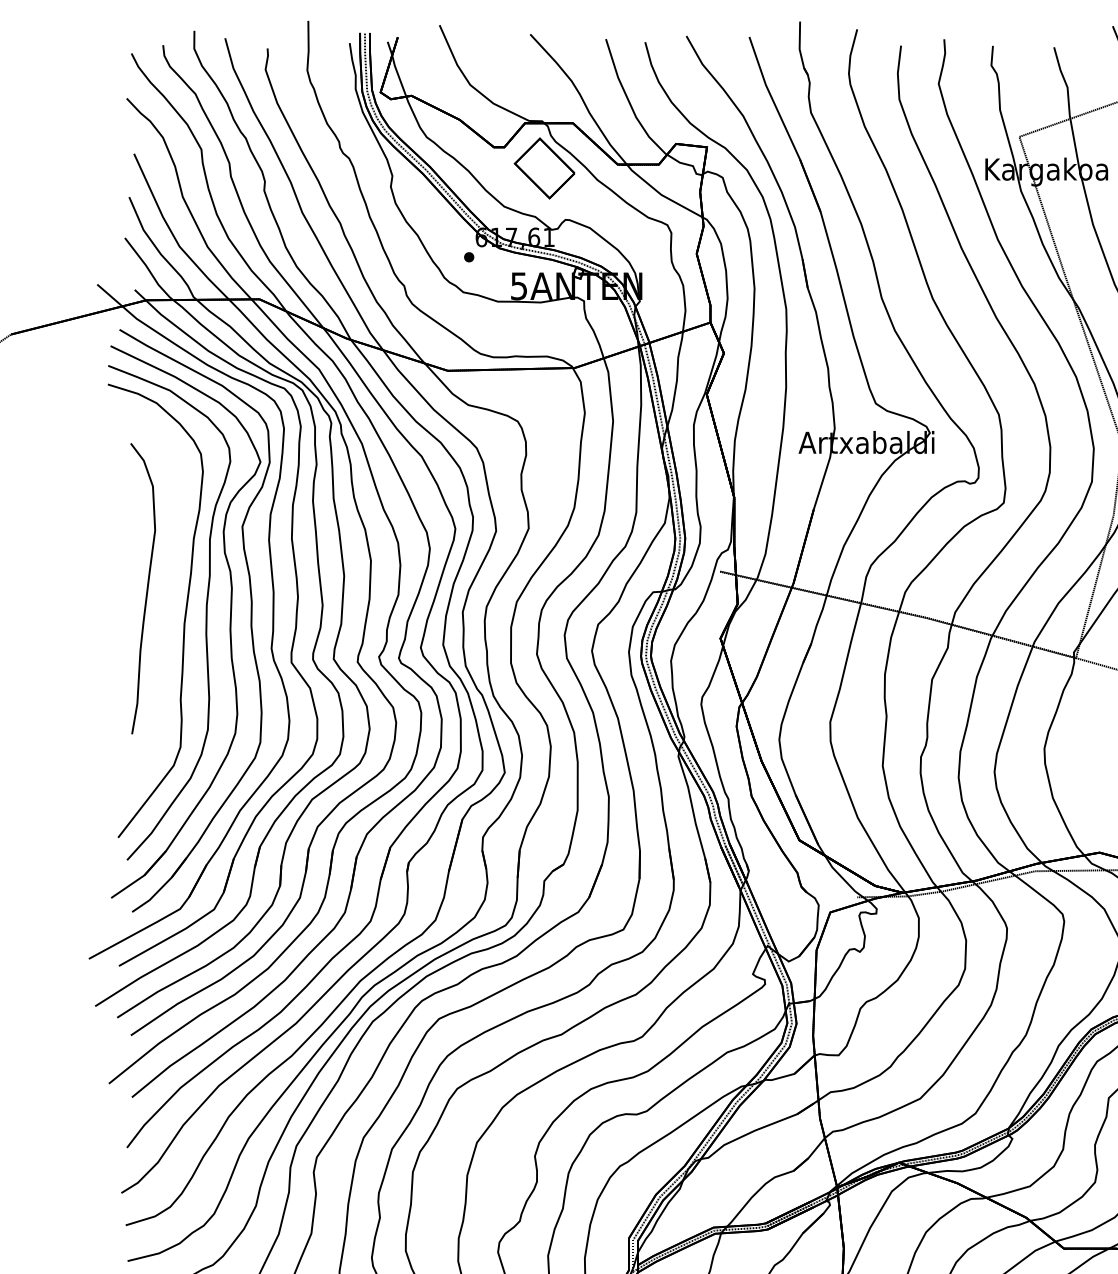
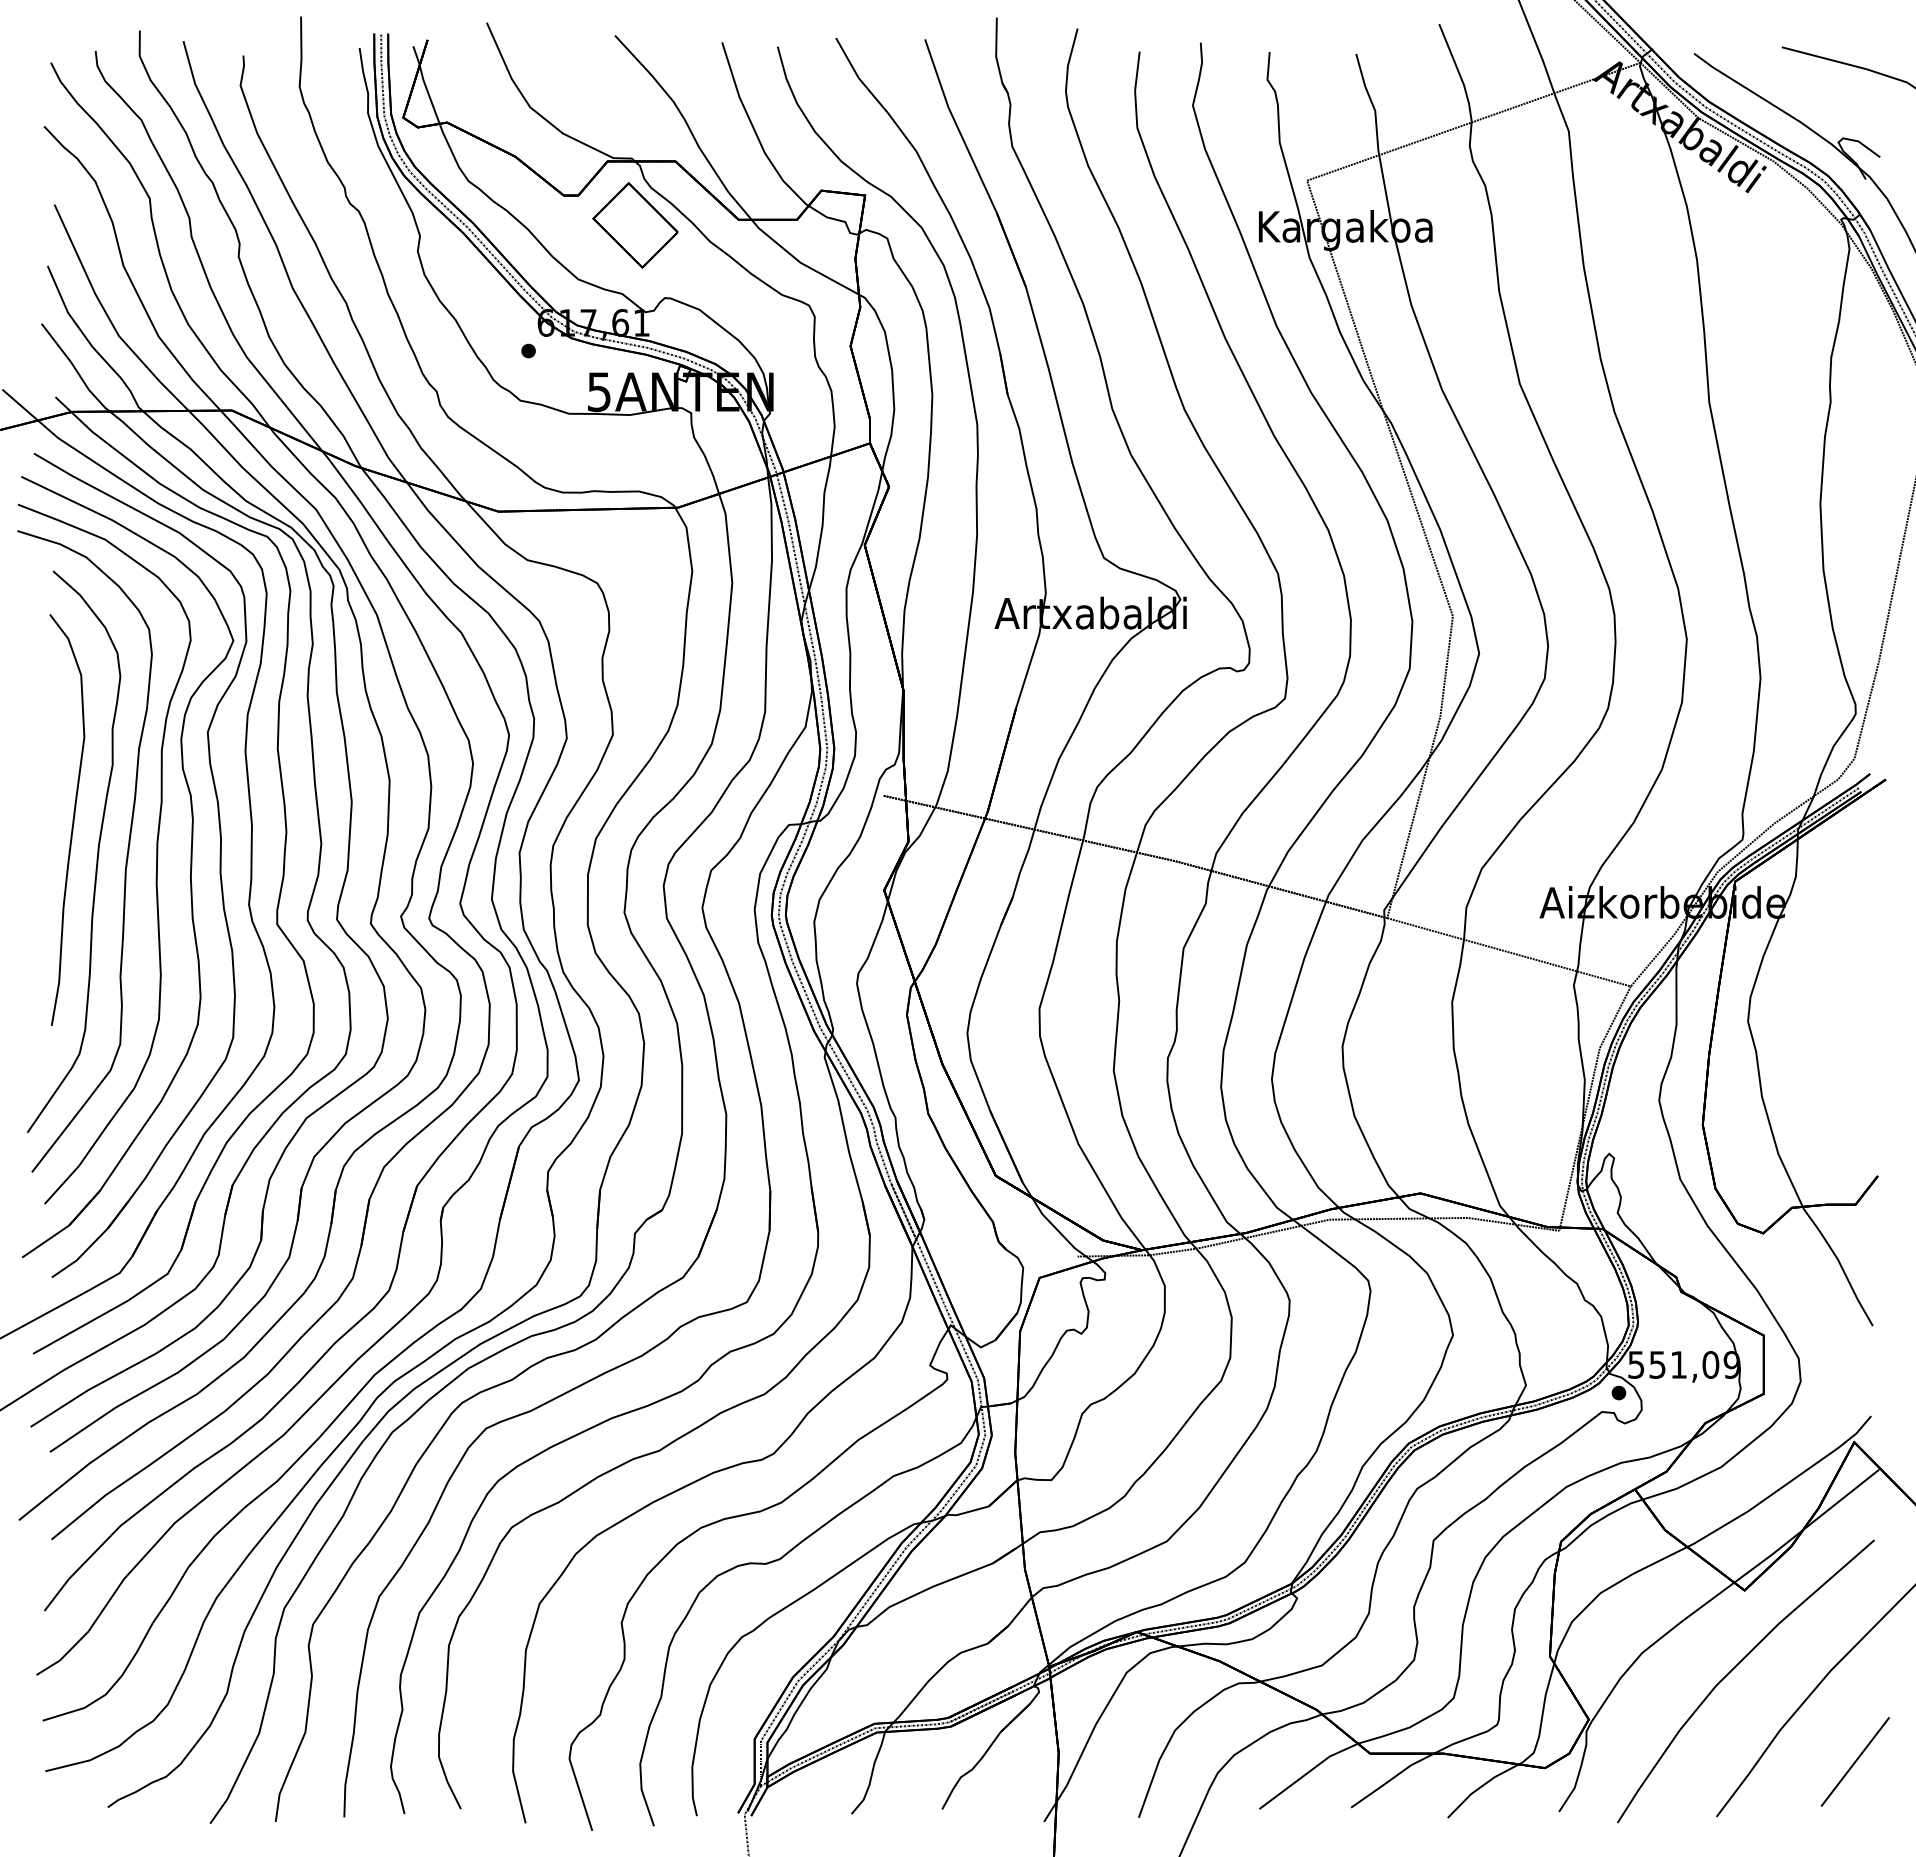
part: (163, 615) -> (96, 857), added

